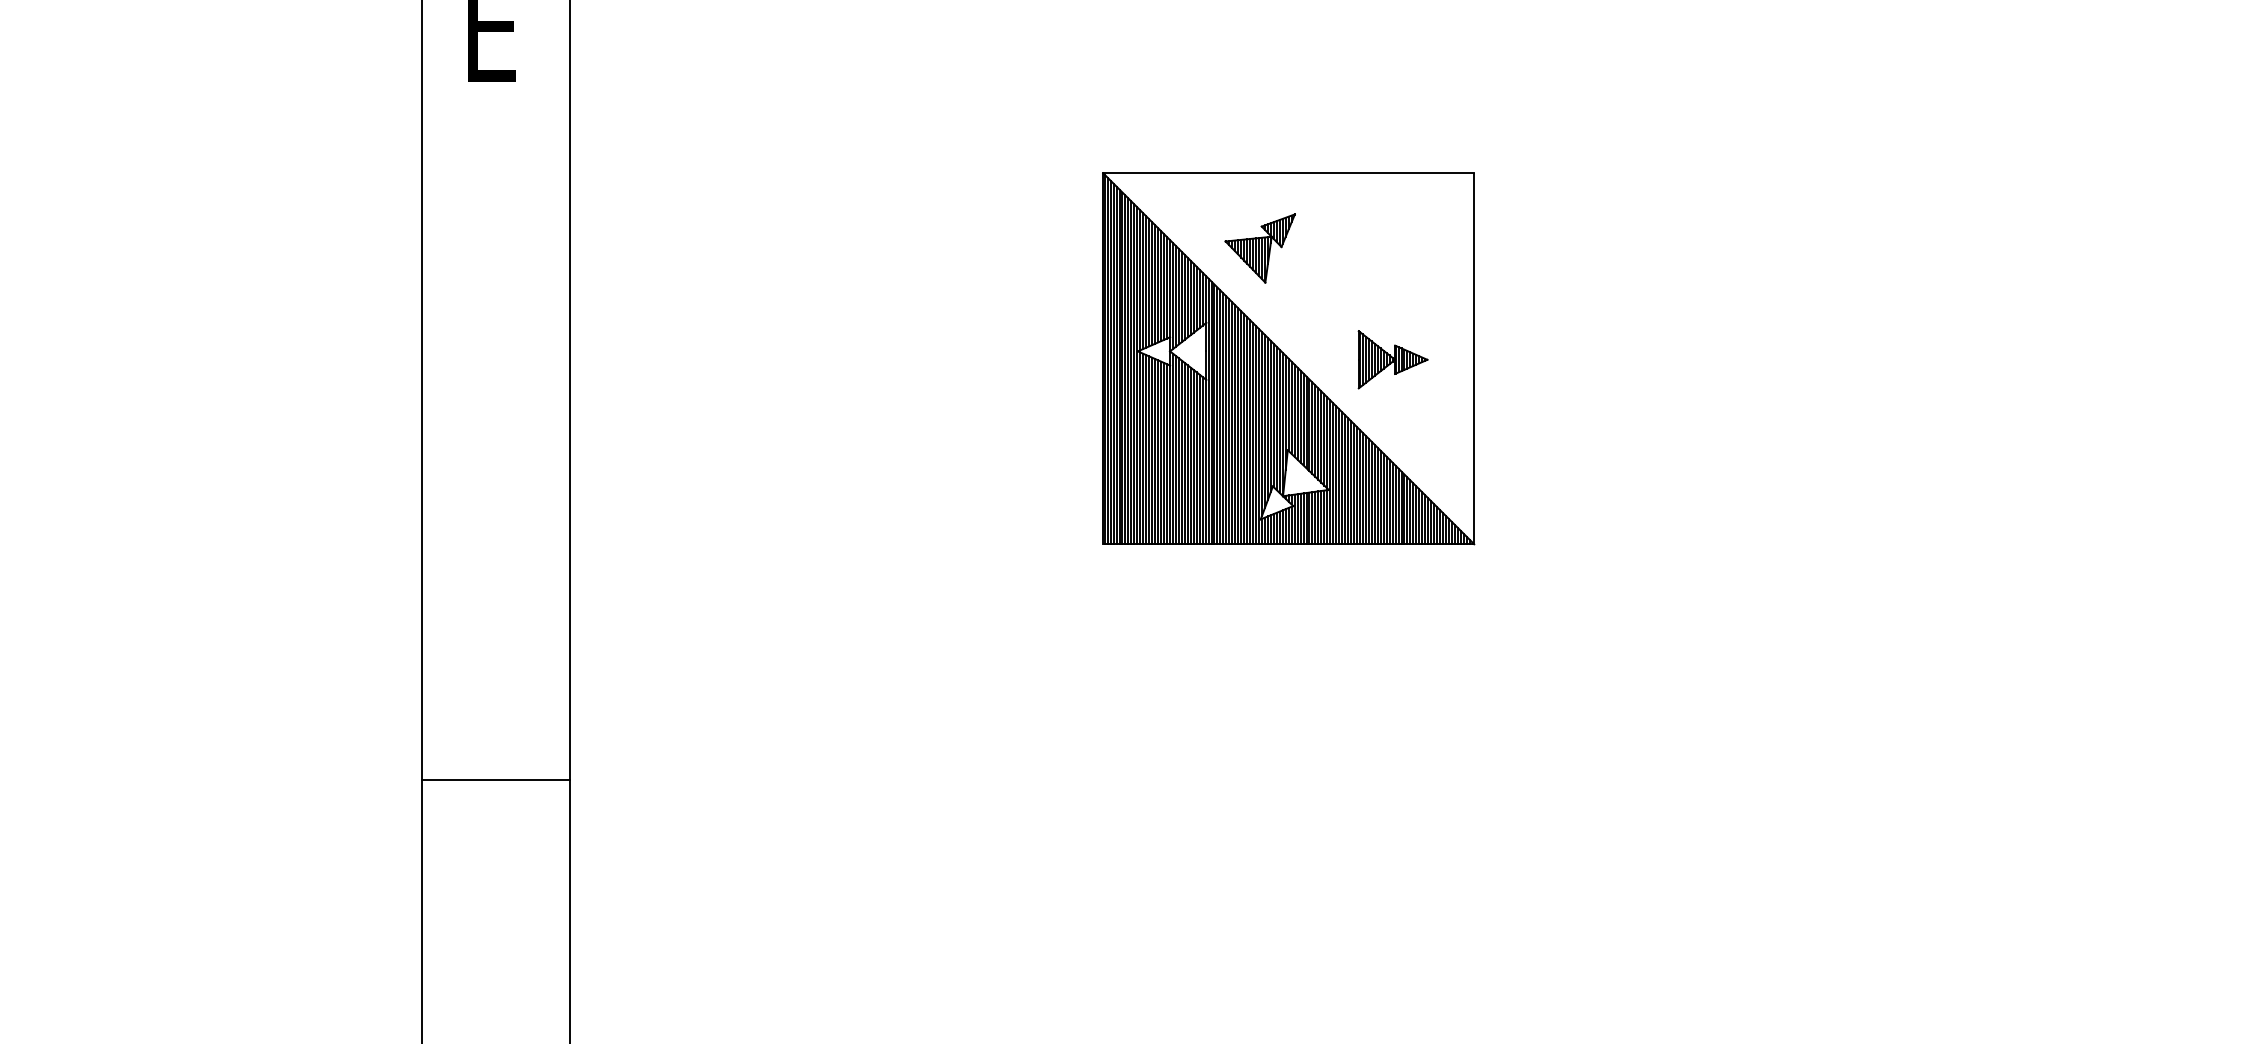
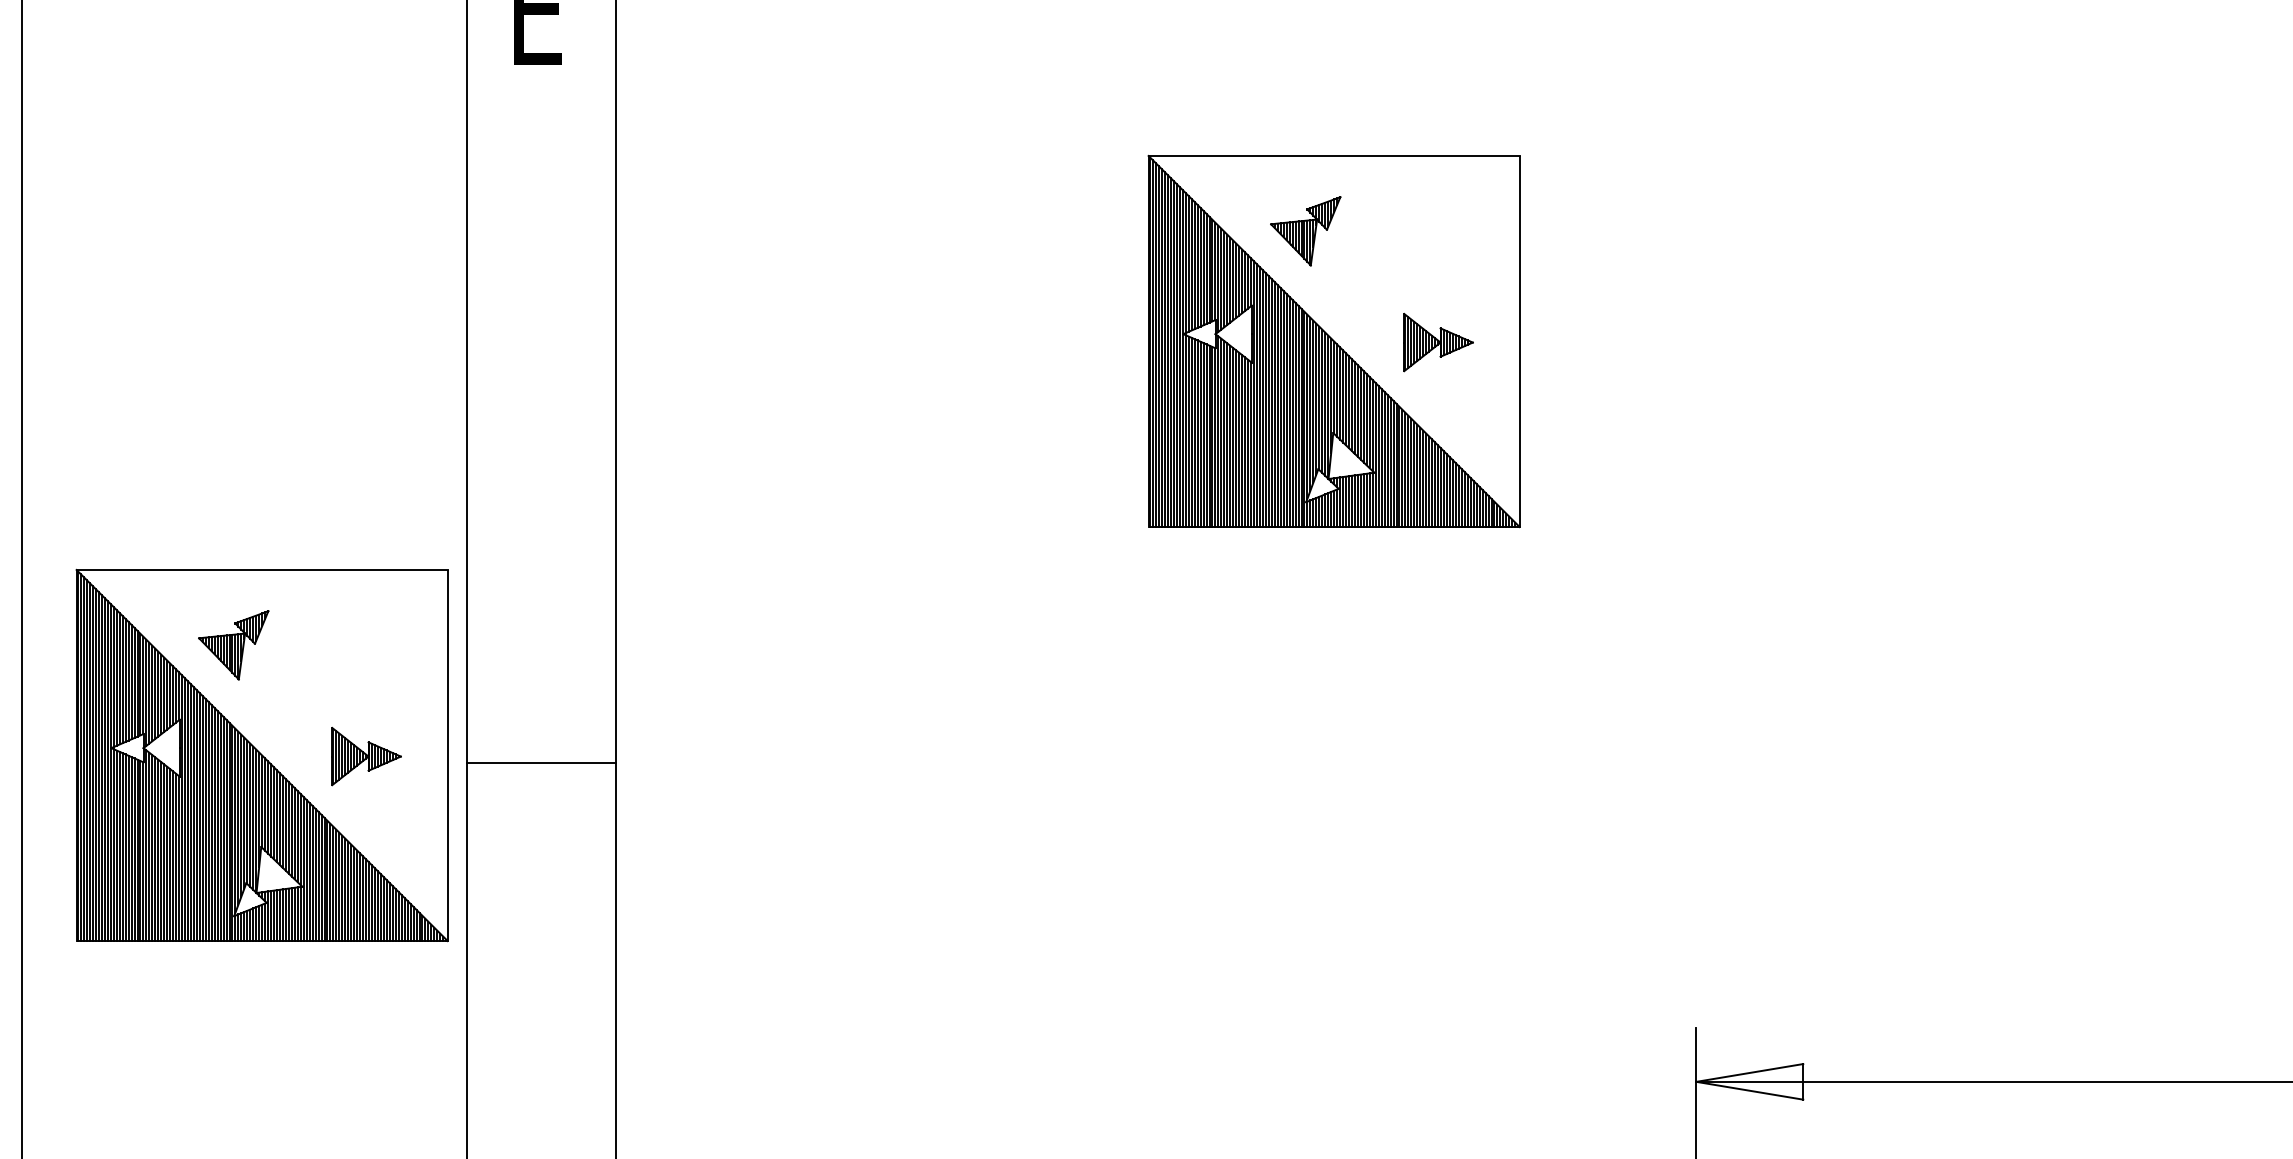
part: (216, 772) -> (261, 755), added

